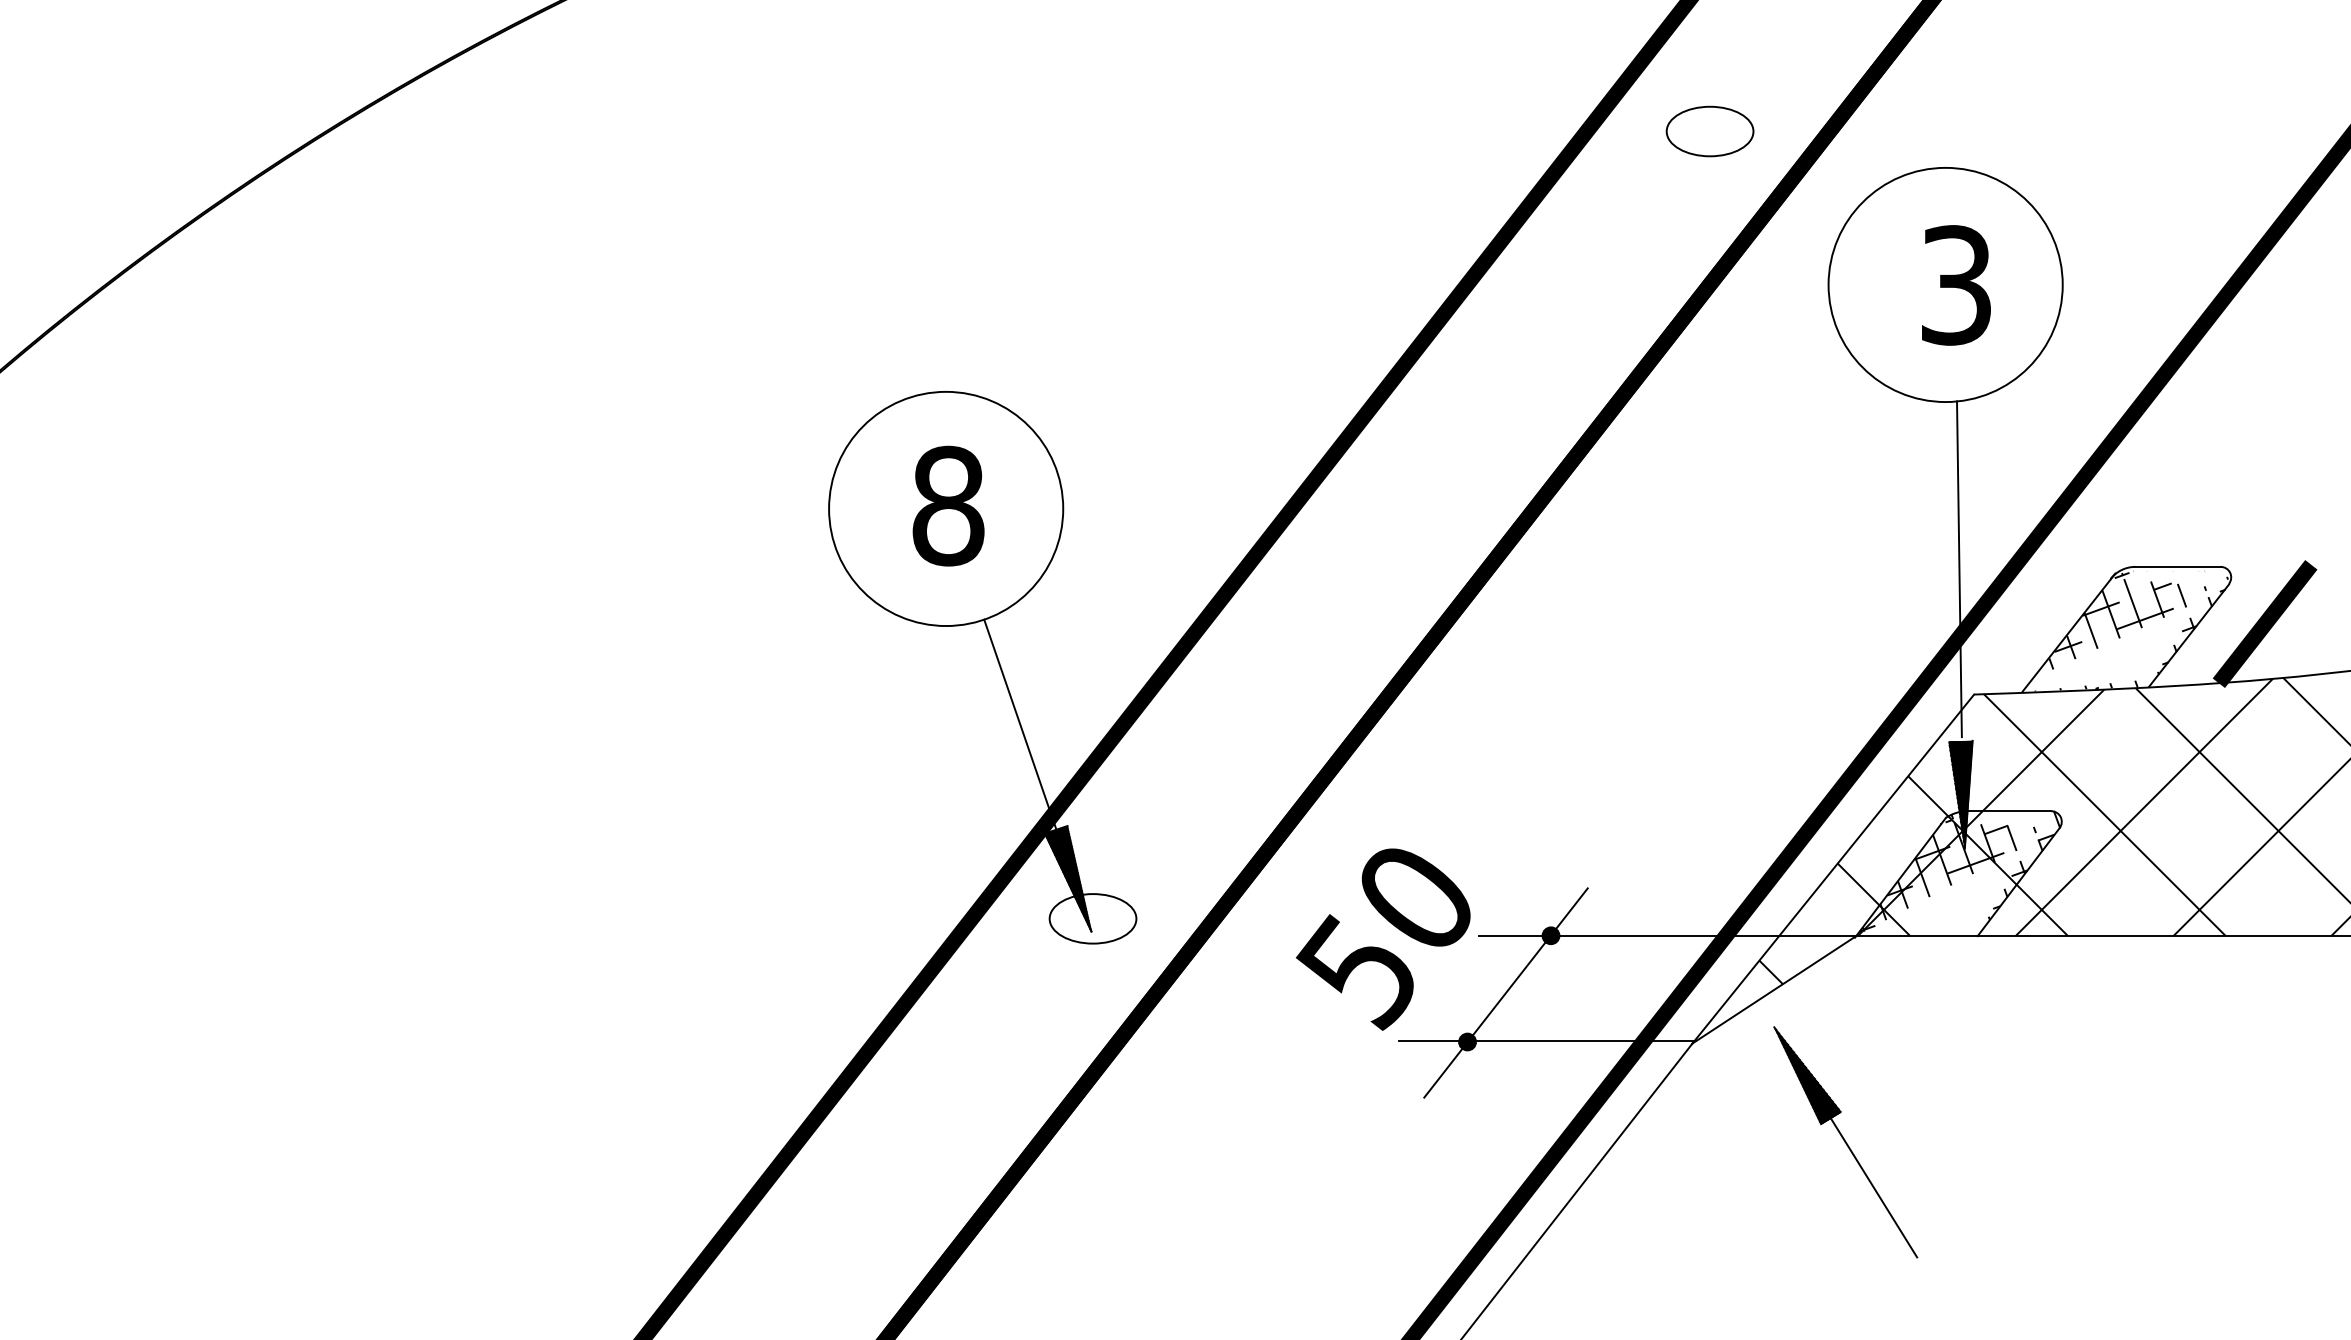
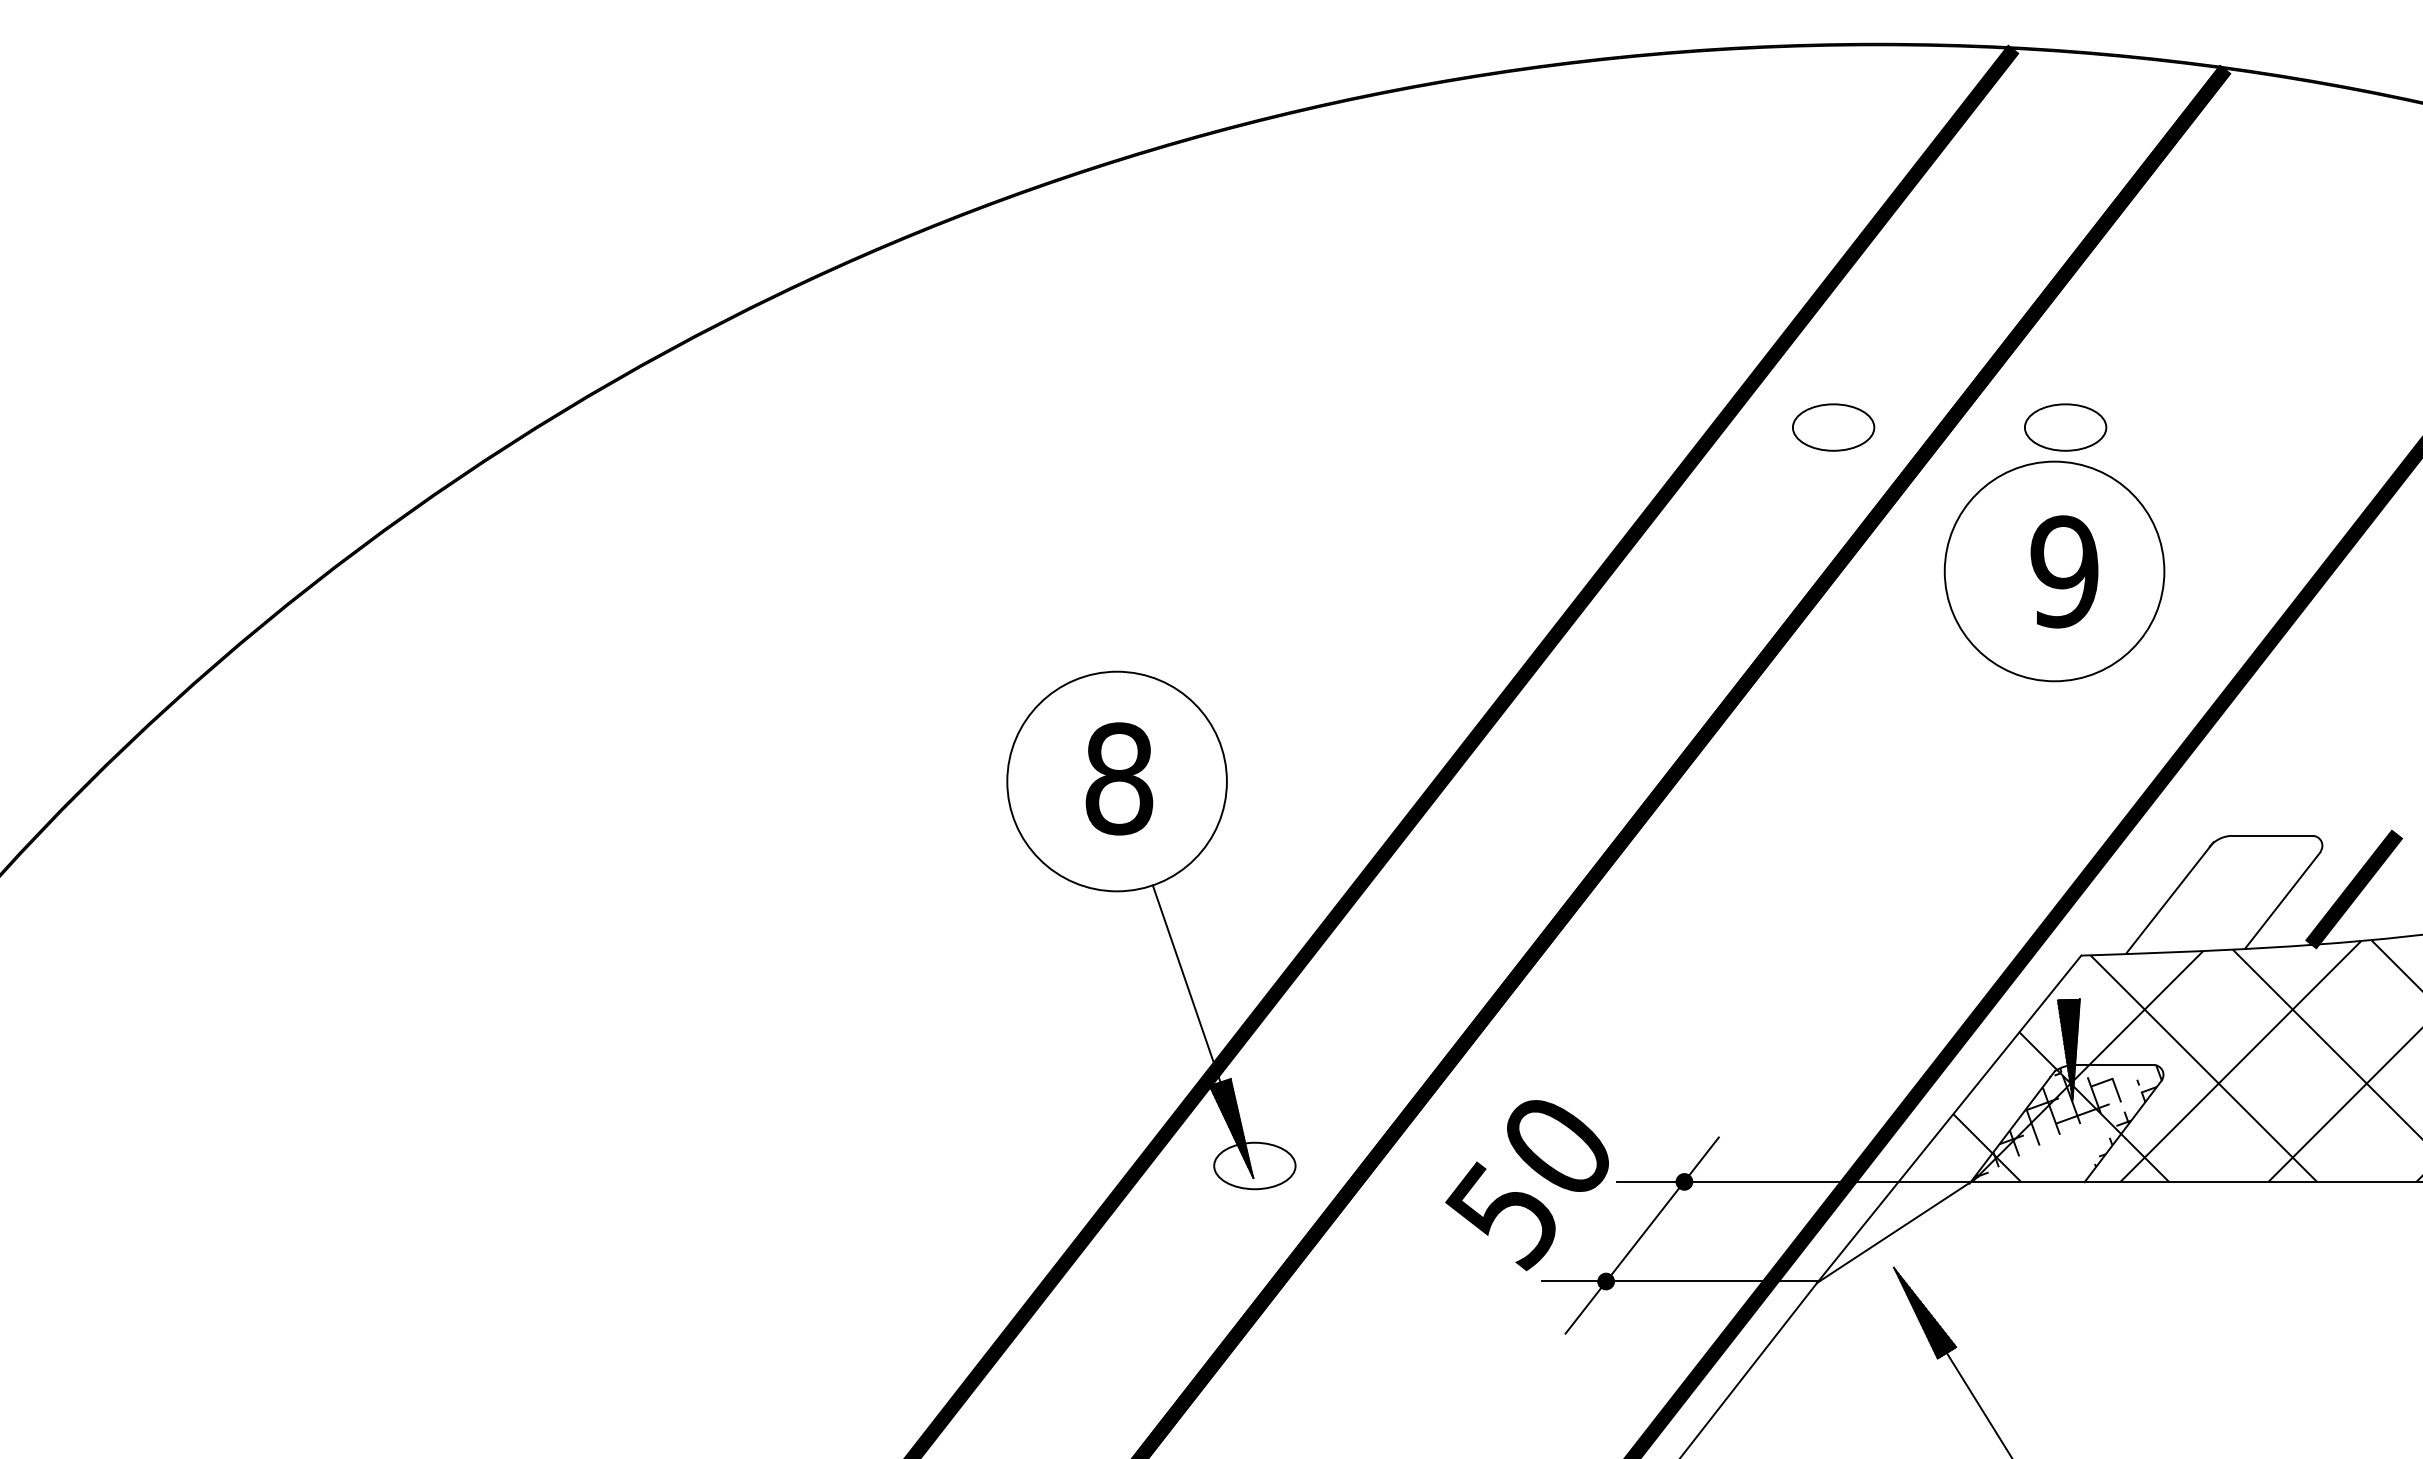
part: (1957, 131) -> (2065, 427), added
text: (1956, 284) -> (2064, 571), 3 -> 9
line: (1959, 568) -> (2067, 837), removed
hatch: (2131, 631) -> (2228, 896), removed
hatch: (1770, 972) -> (1890, 1216), removed

